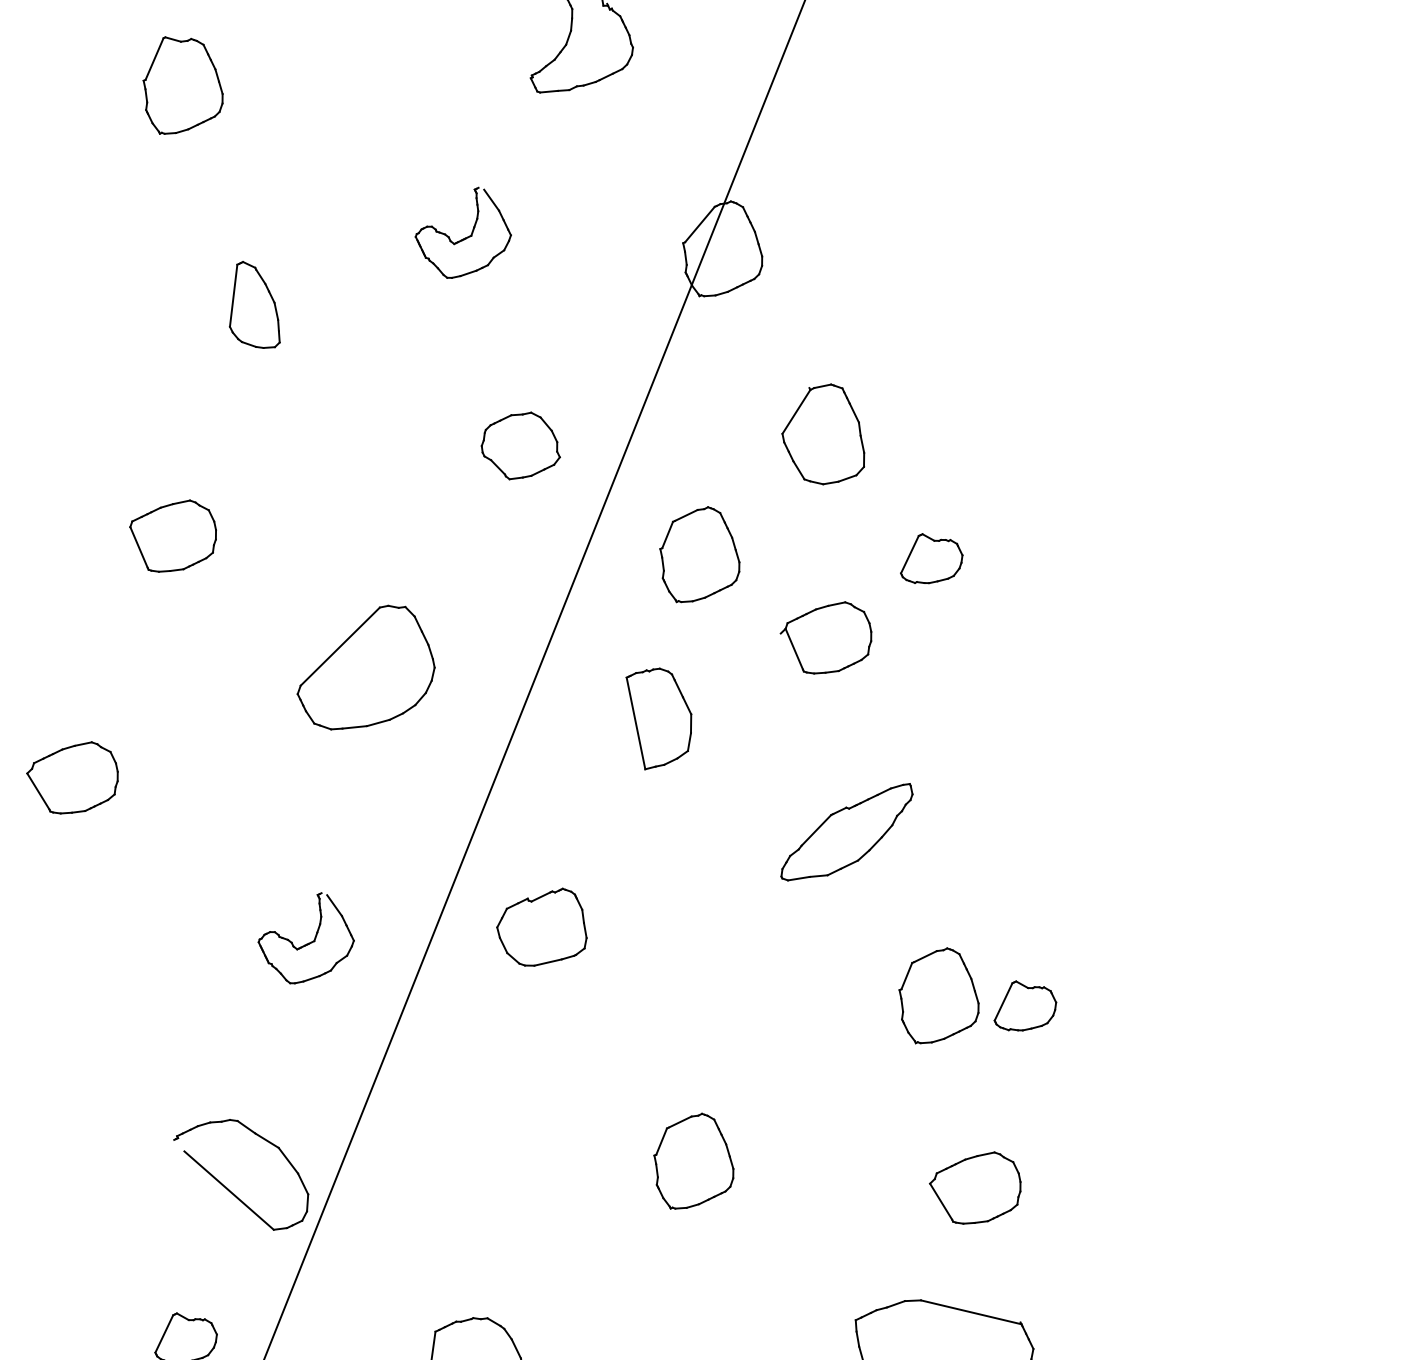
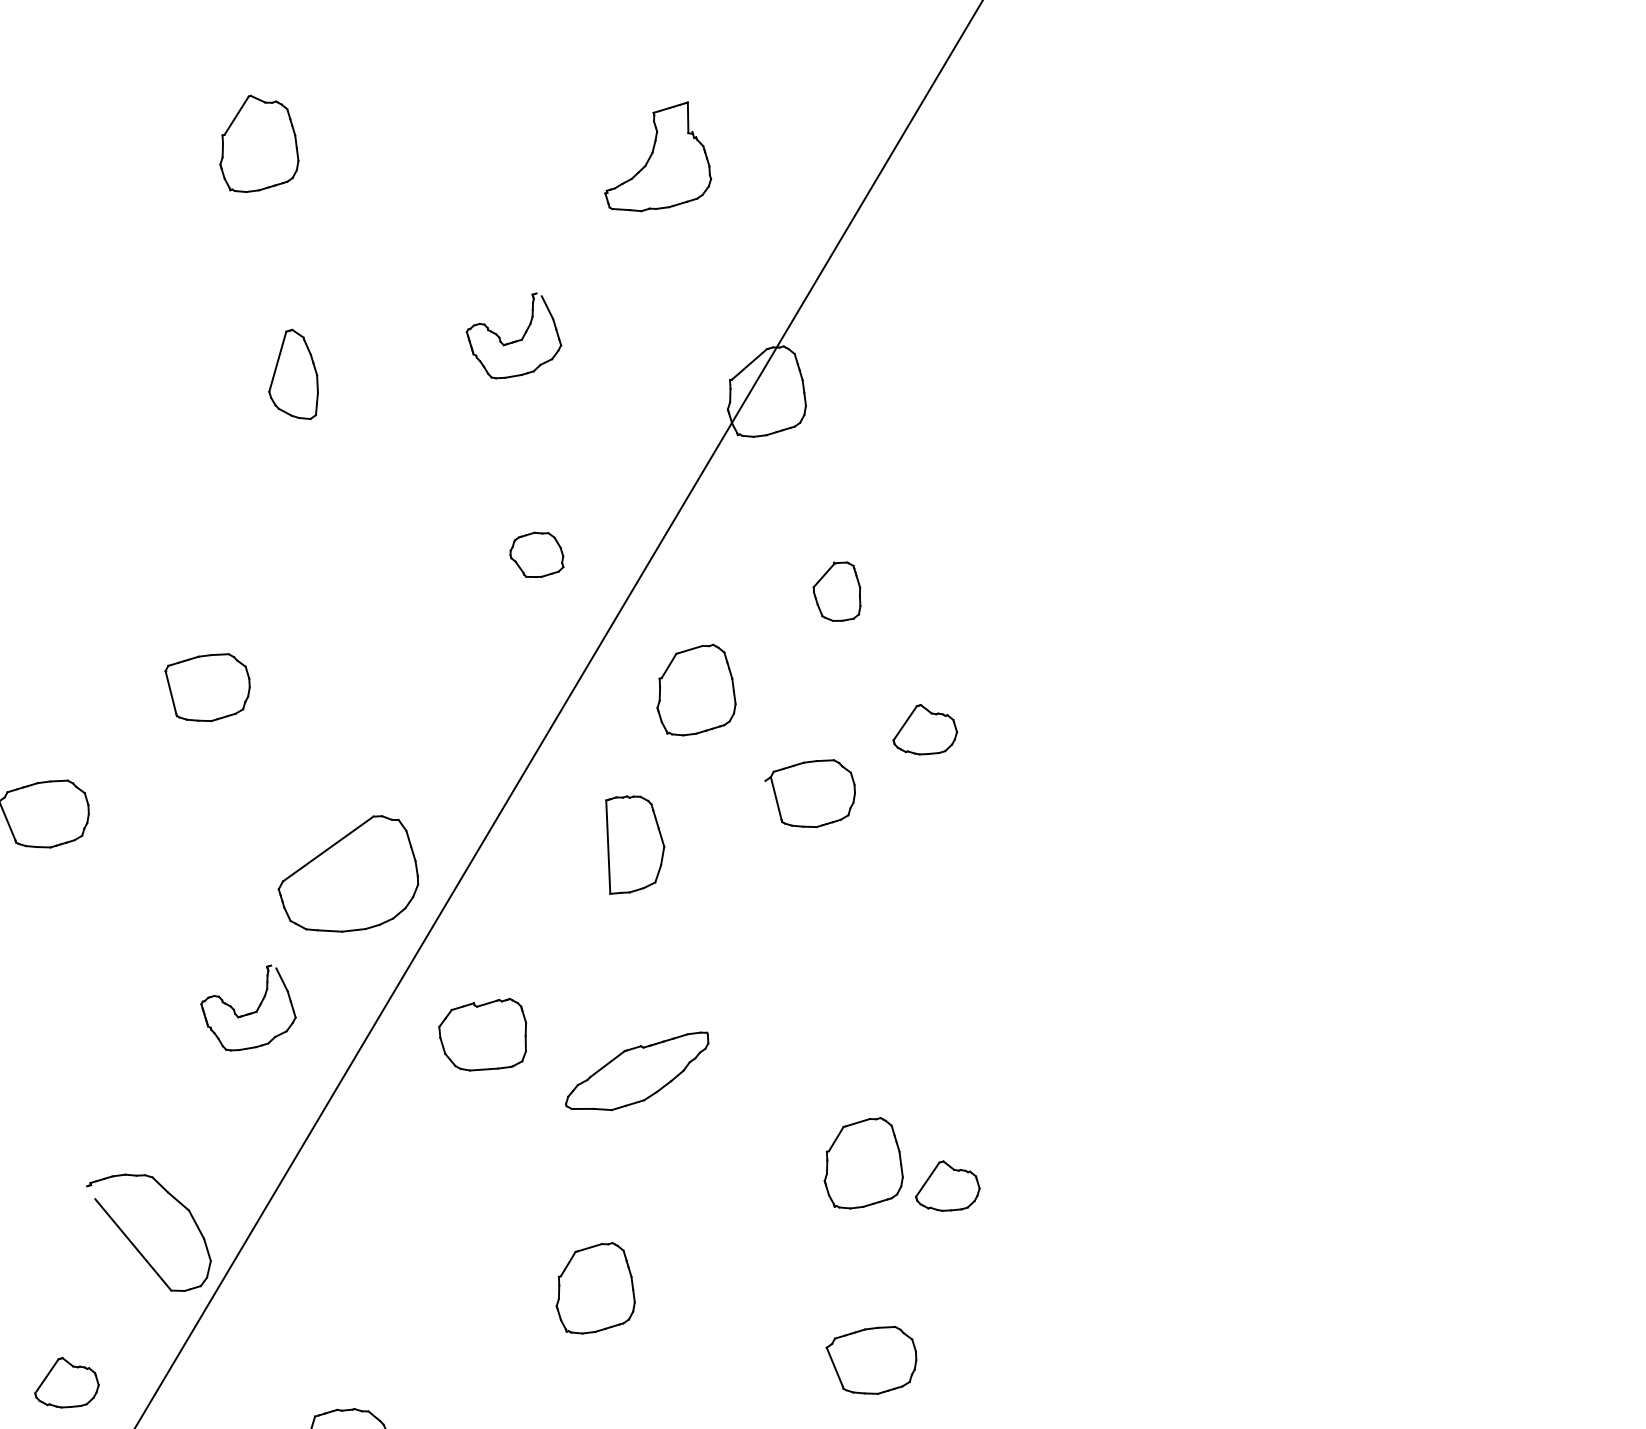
part: (821, 435) -> (836, 591), size x0.6
part: (519, 445) -> (536, 554), size x0.7
part: (174, 536) -> (207, 687), moved
part: (364, 667) -> (348, 873), moved
part: (846, 833) -> (637, 1071), moved

